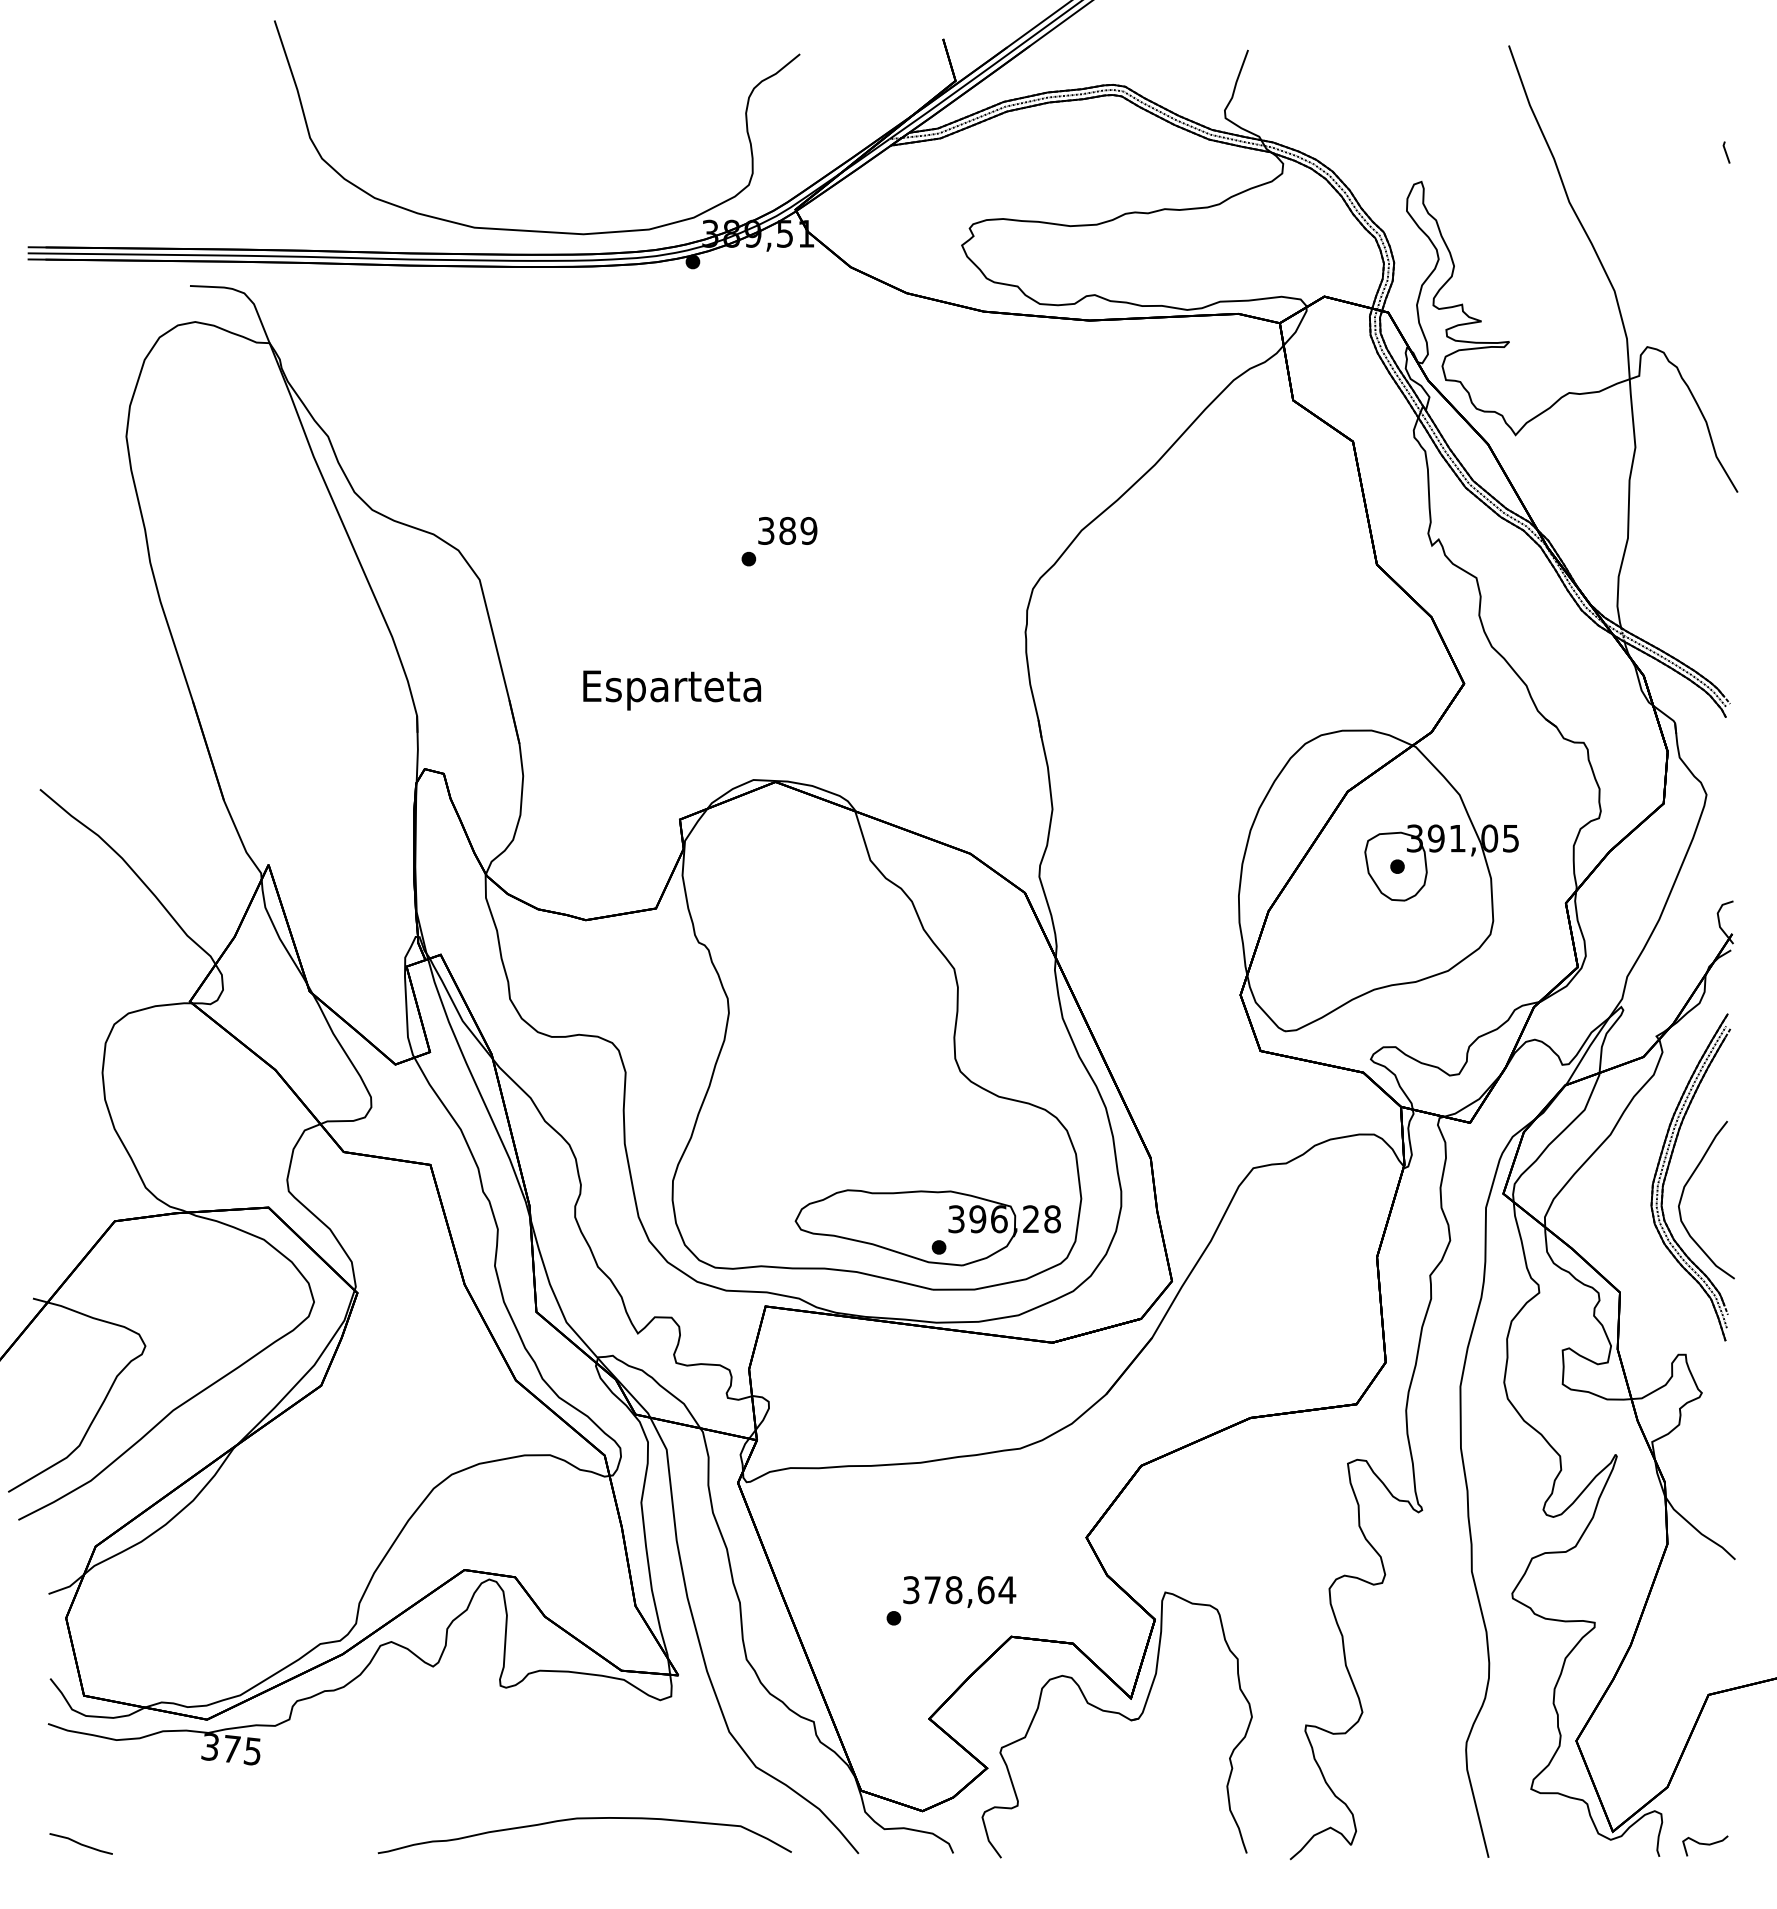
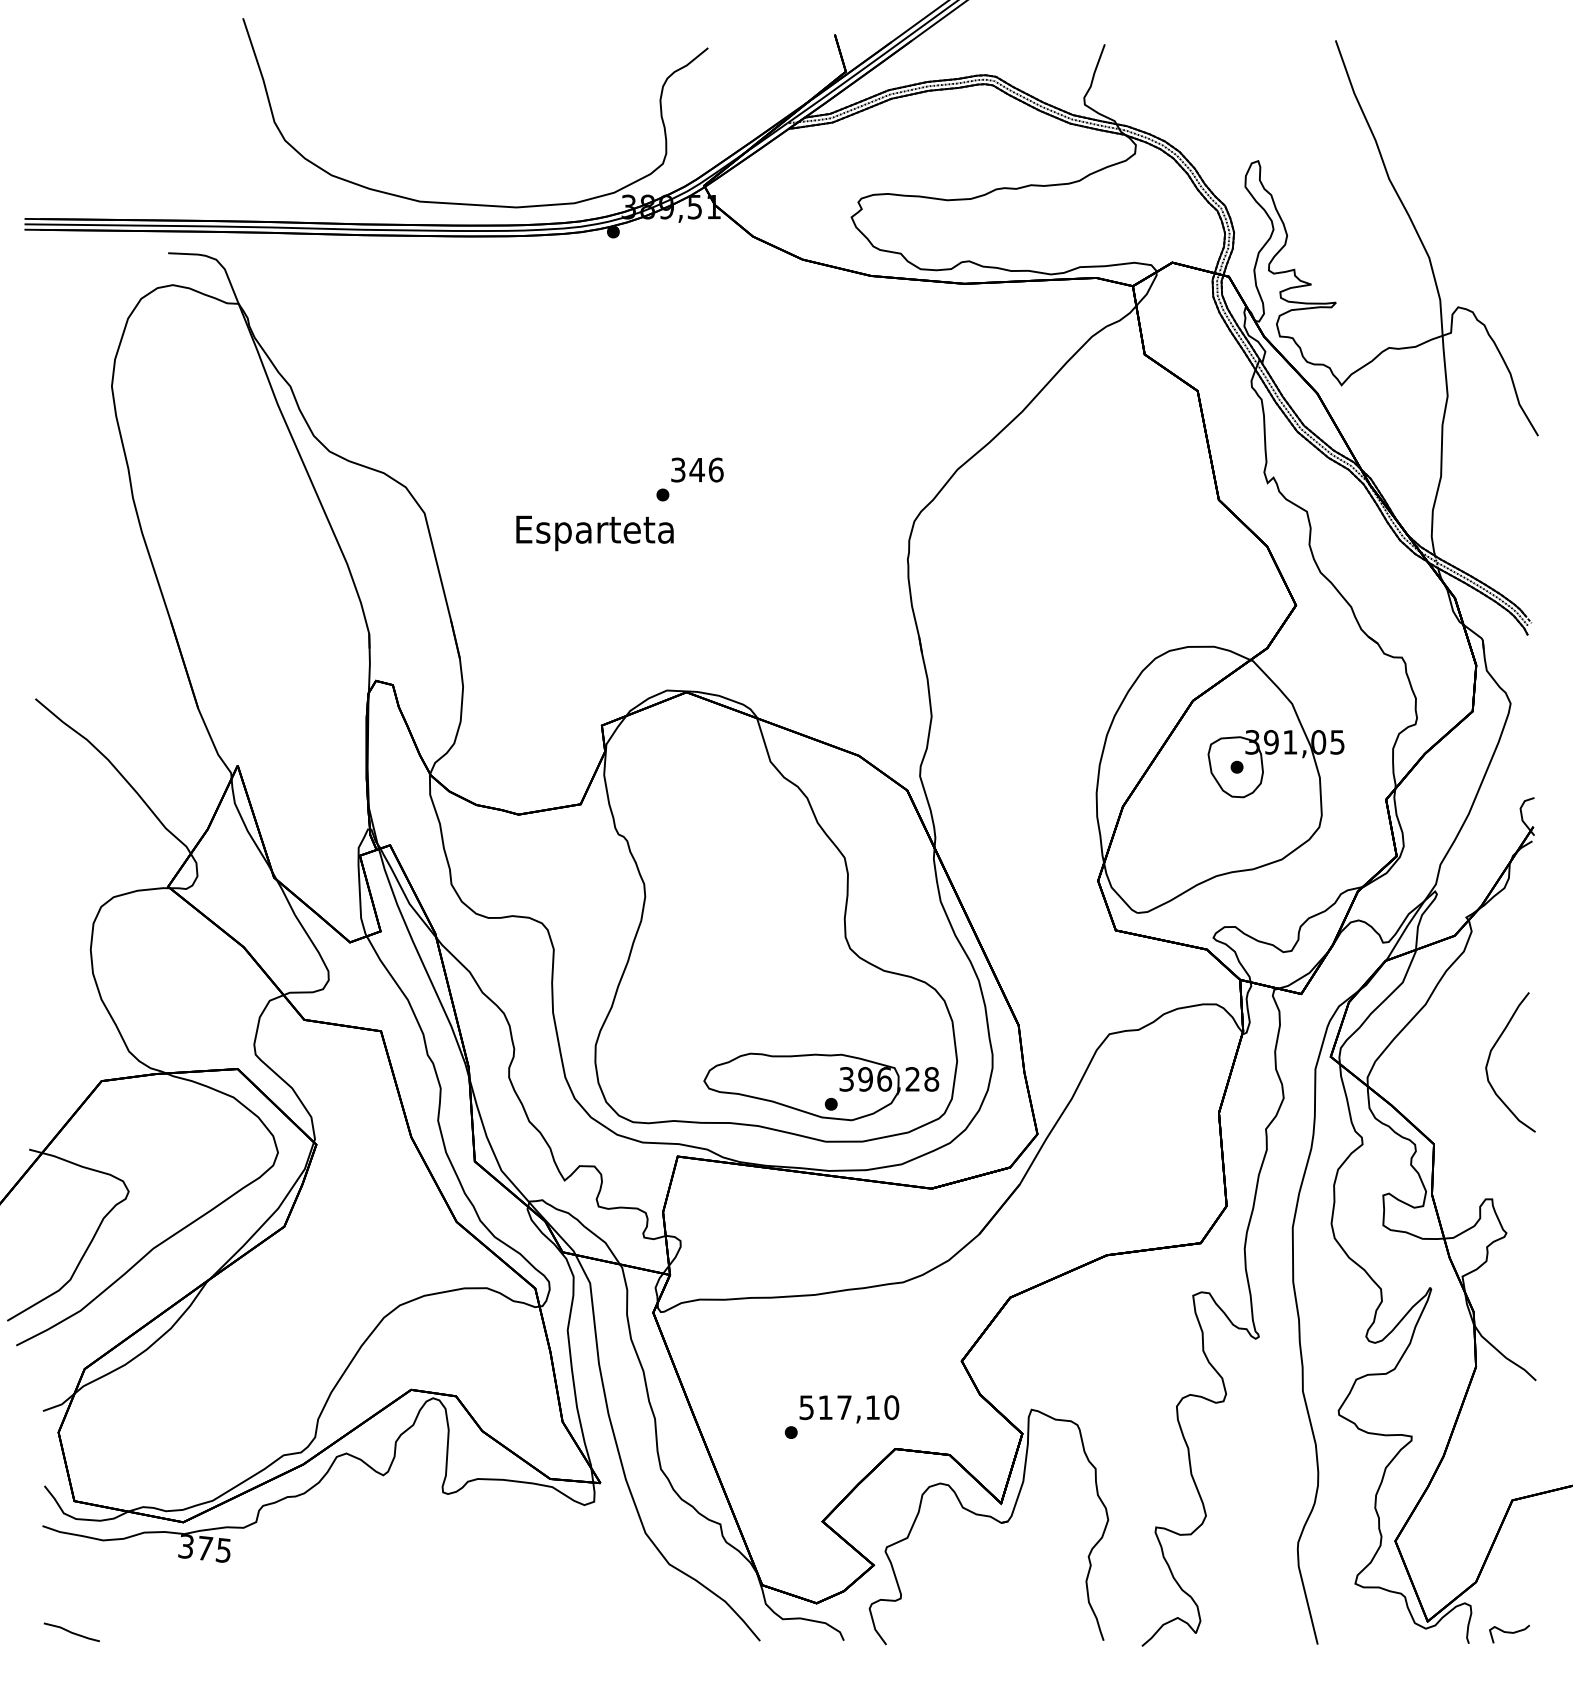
line: (1726, 152) -> (1528, 135), removed
text: (797, 530) -> (705, 469), 389 -> 346
text: (671, 690) -> (594, 533), moved
part: (1668, 1170) -> (1476, 1036), removed
text: (959, 1590) -> (849, 1407), 378,64 -> 517,10
curve: (584, 1819) -> (517, 1610), removed

